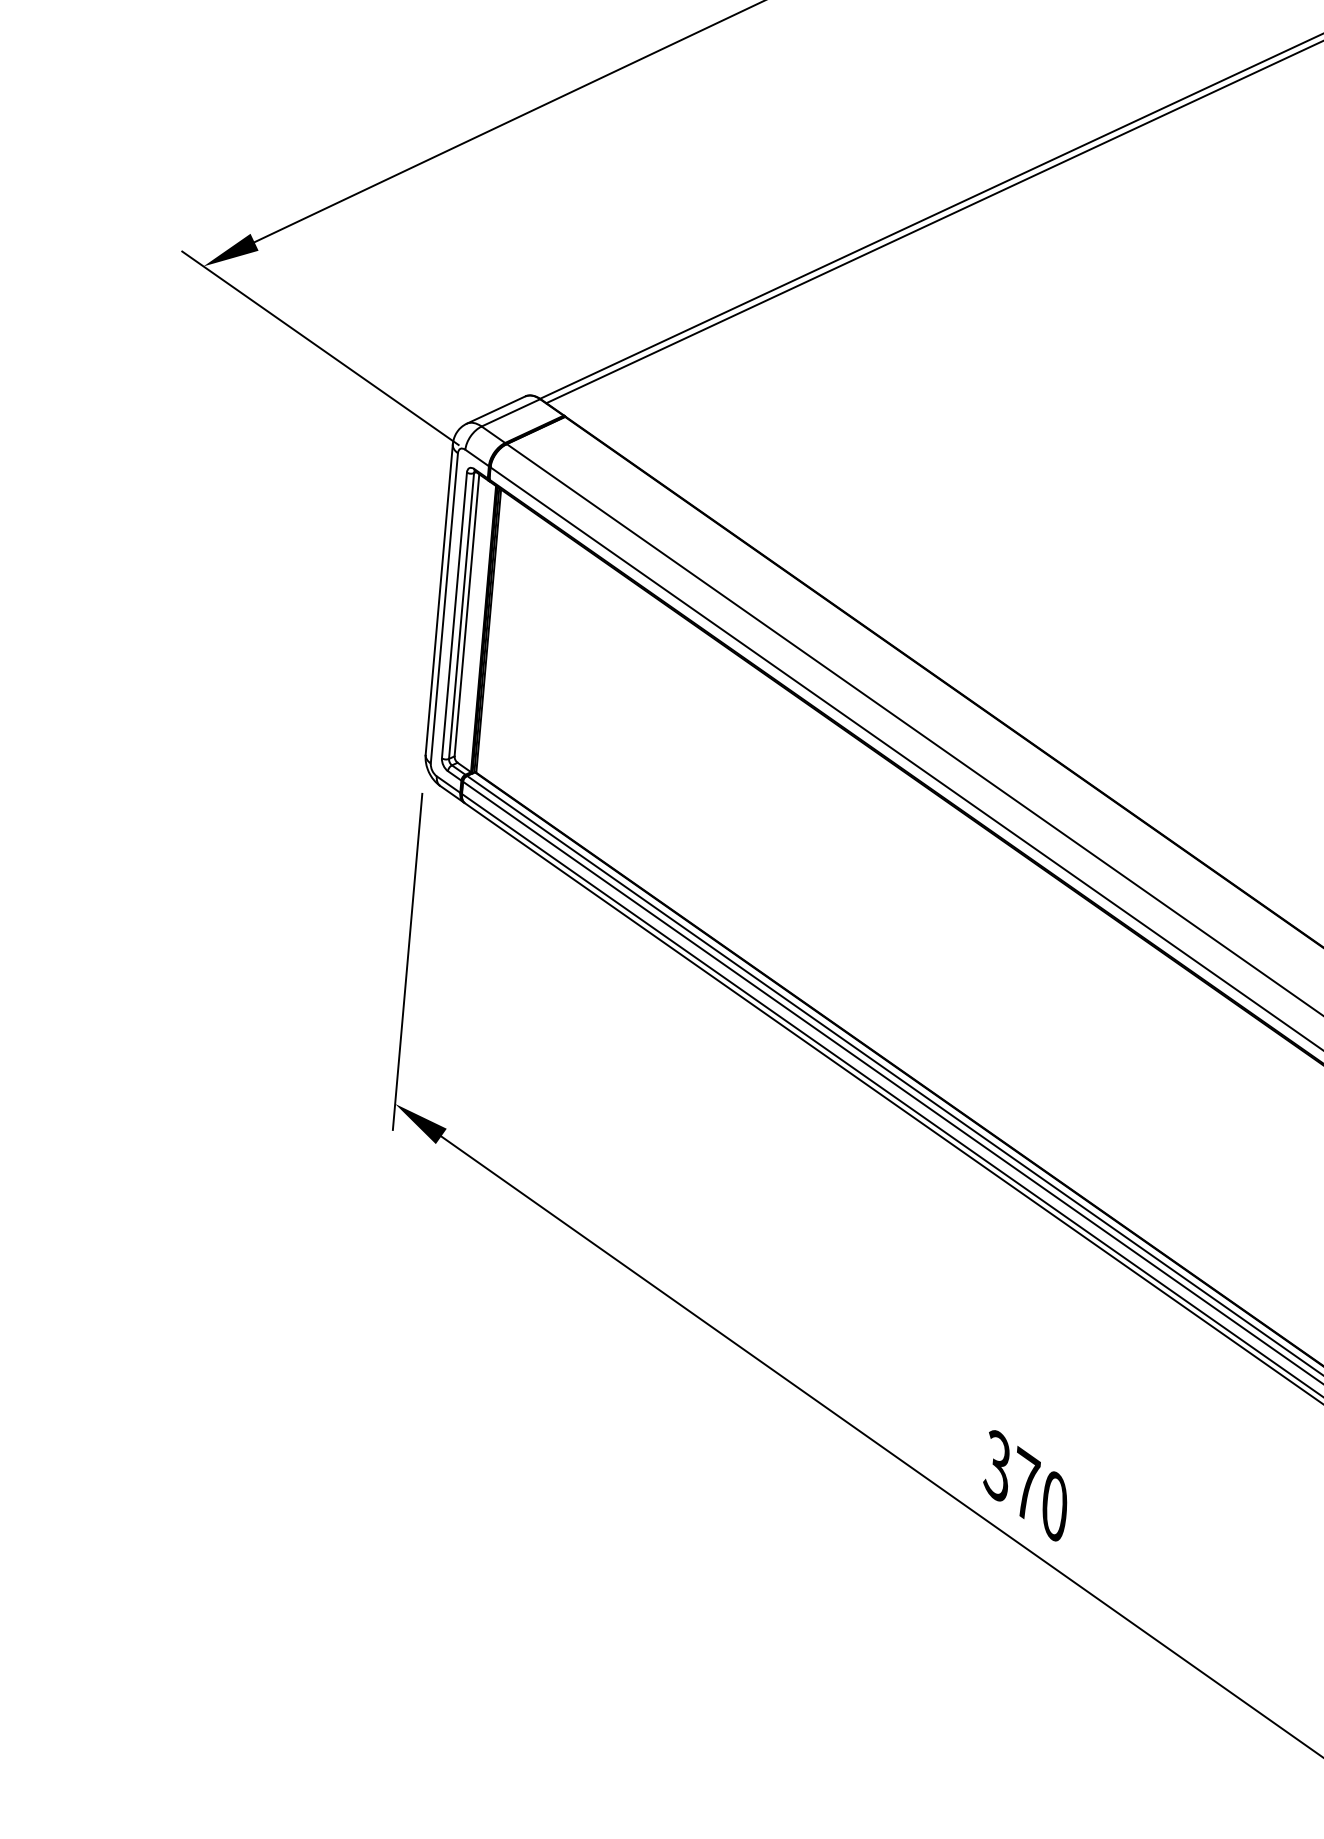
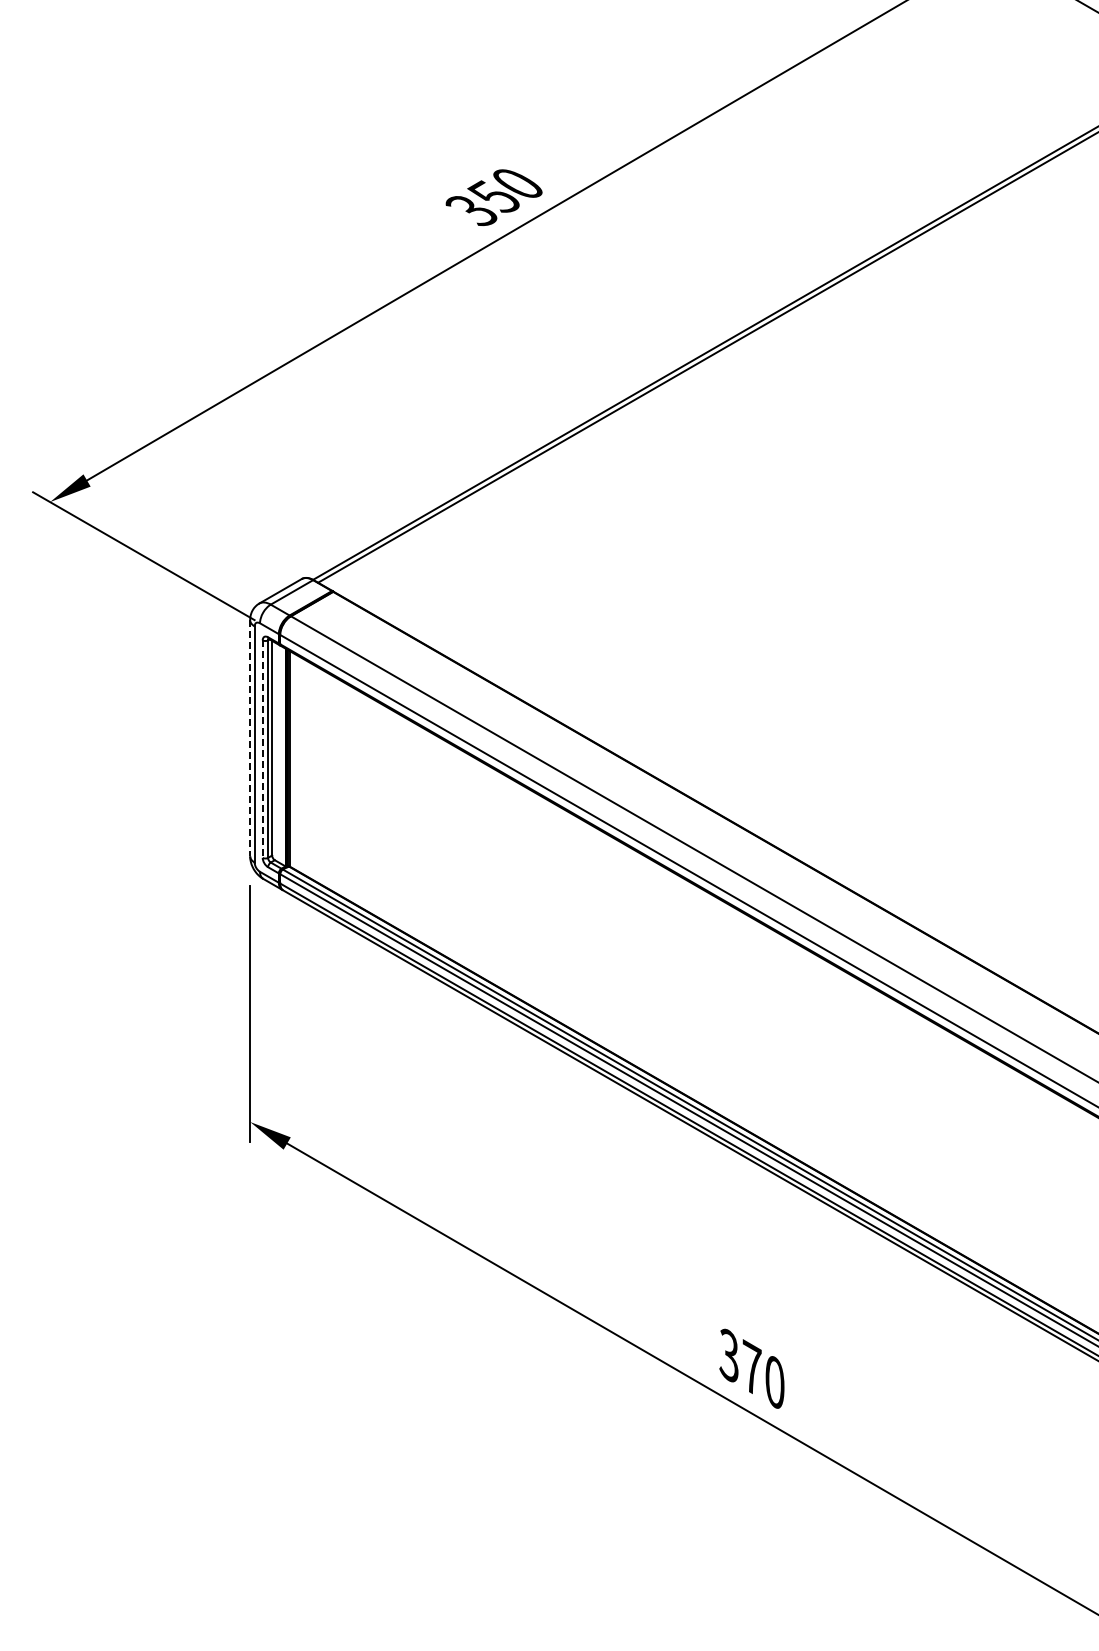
line: (439, 600) -> (250, 738), solid -> dashed
line: (454, 615) -> (262, 749), solid -> dashed

